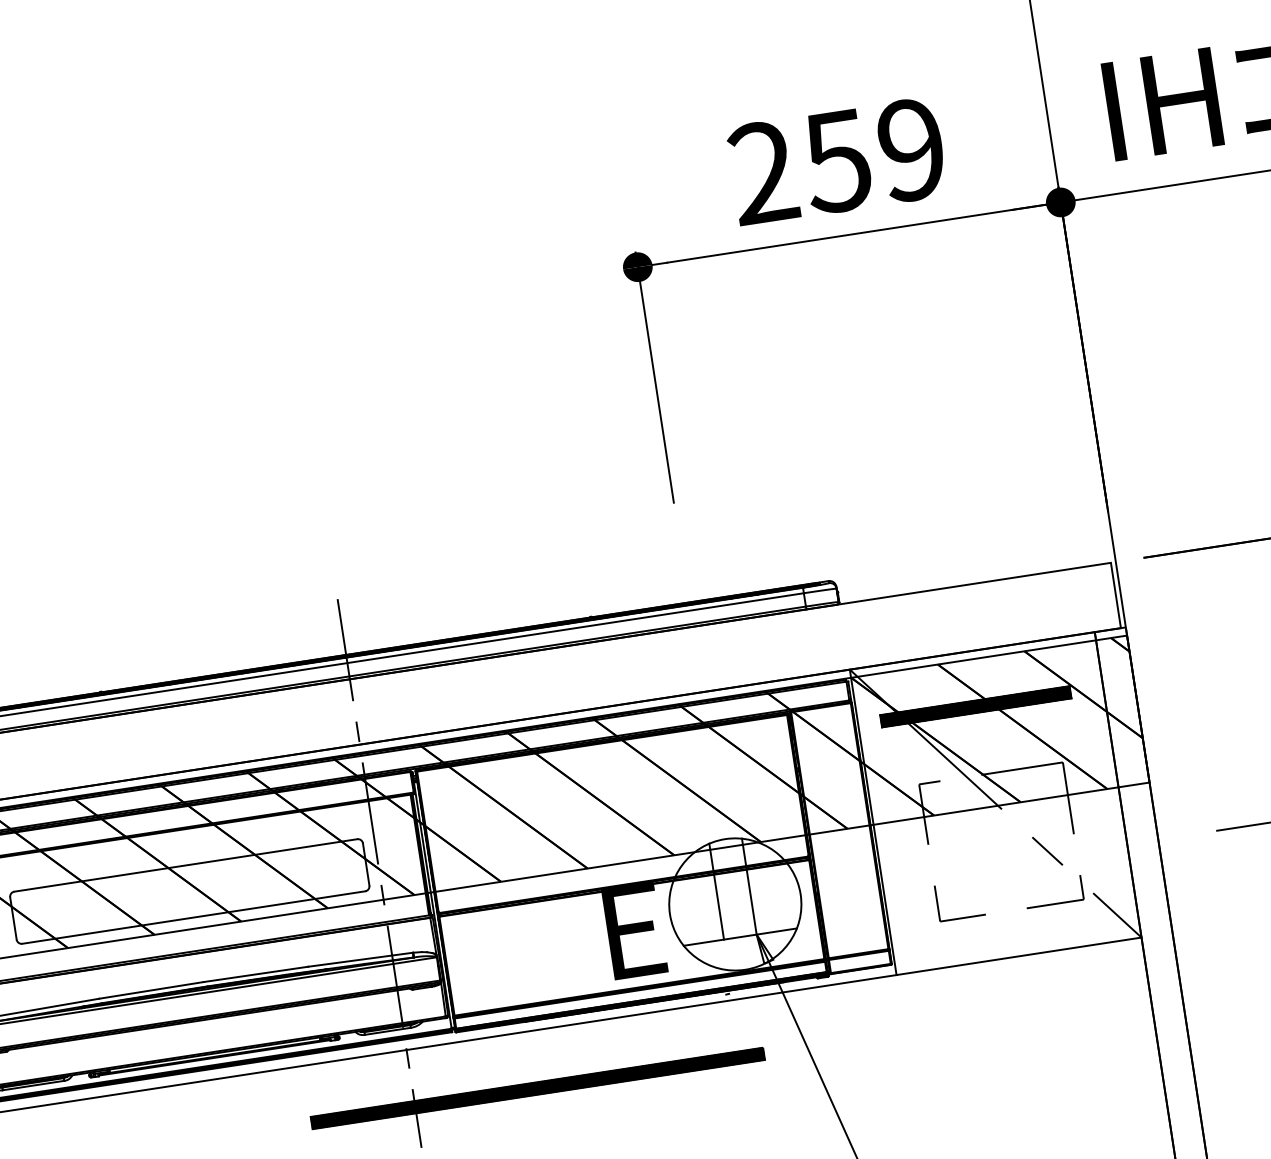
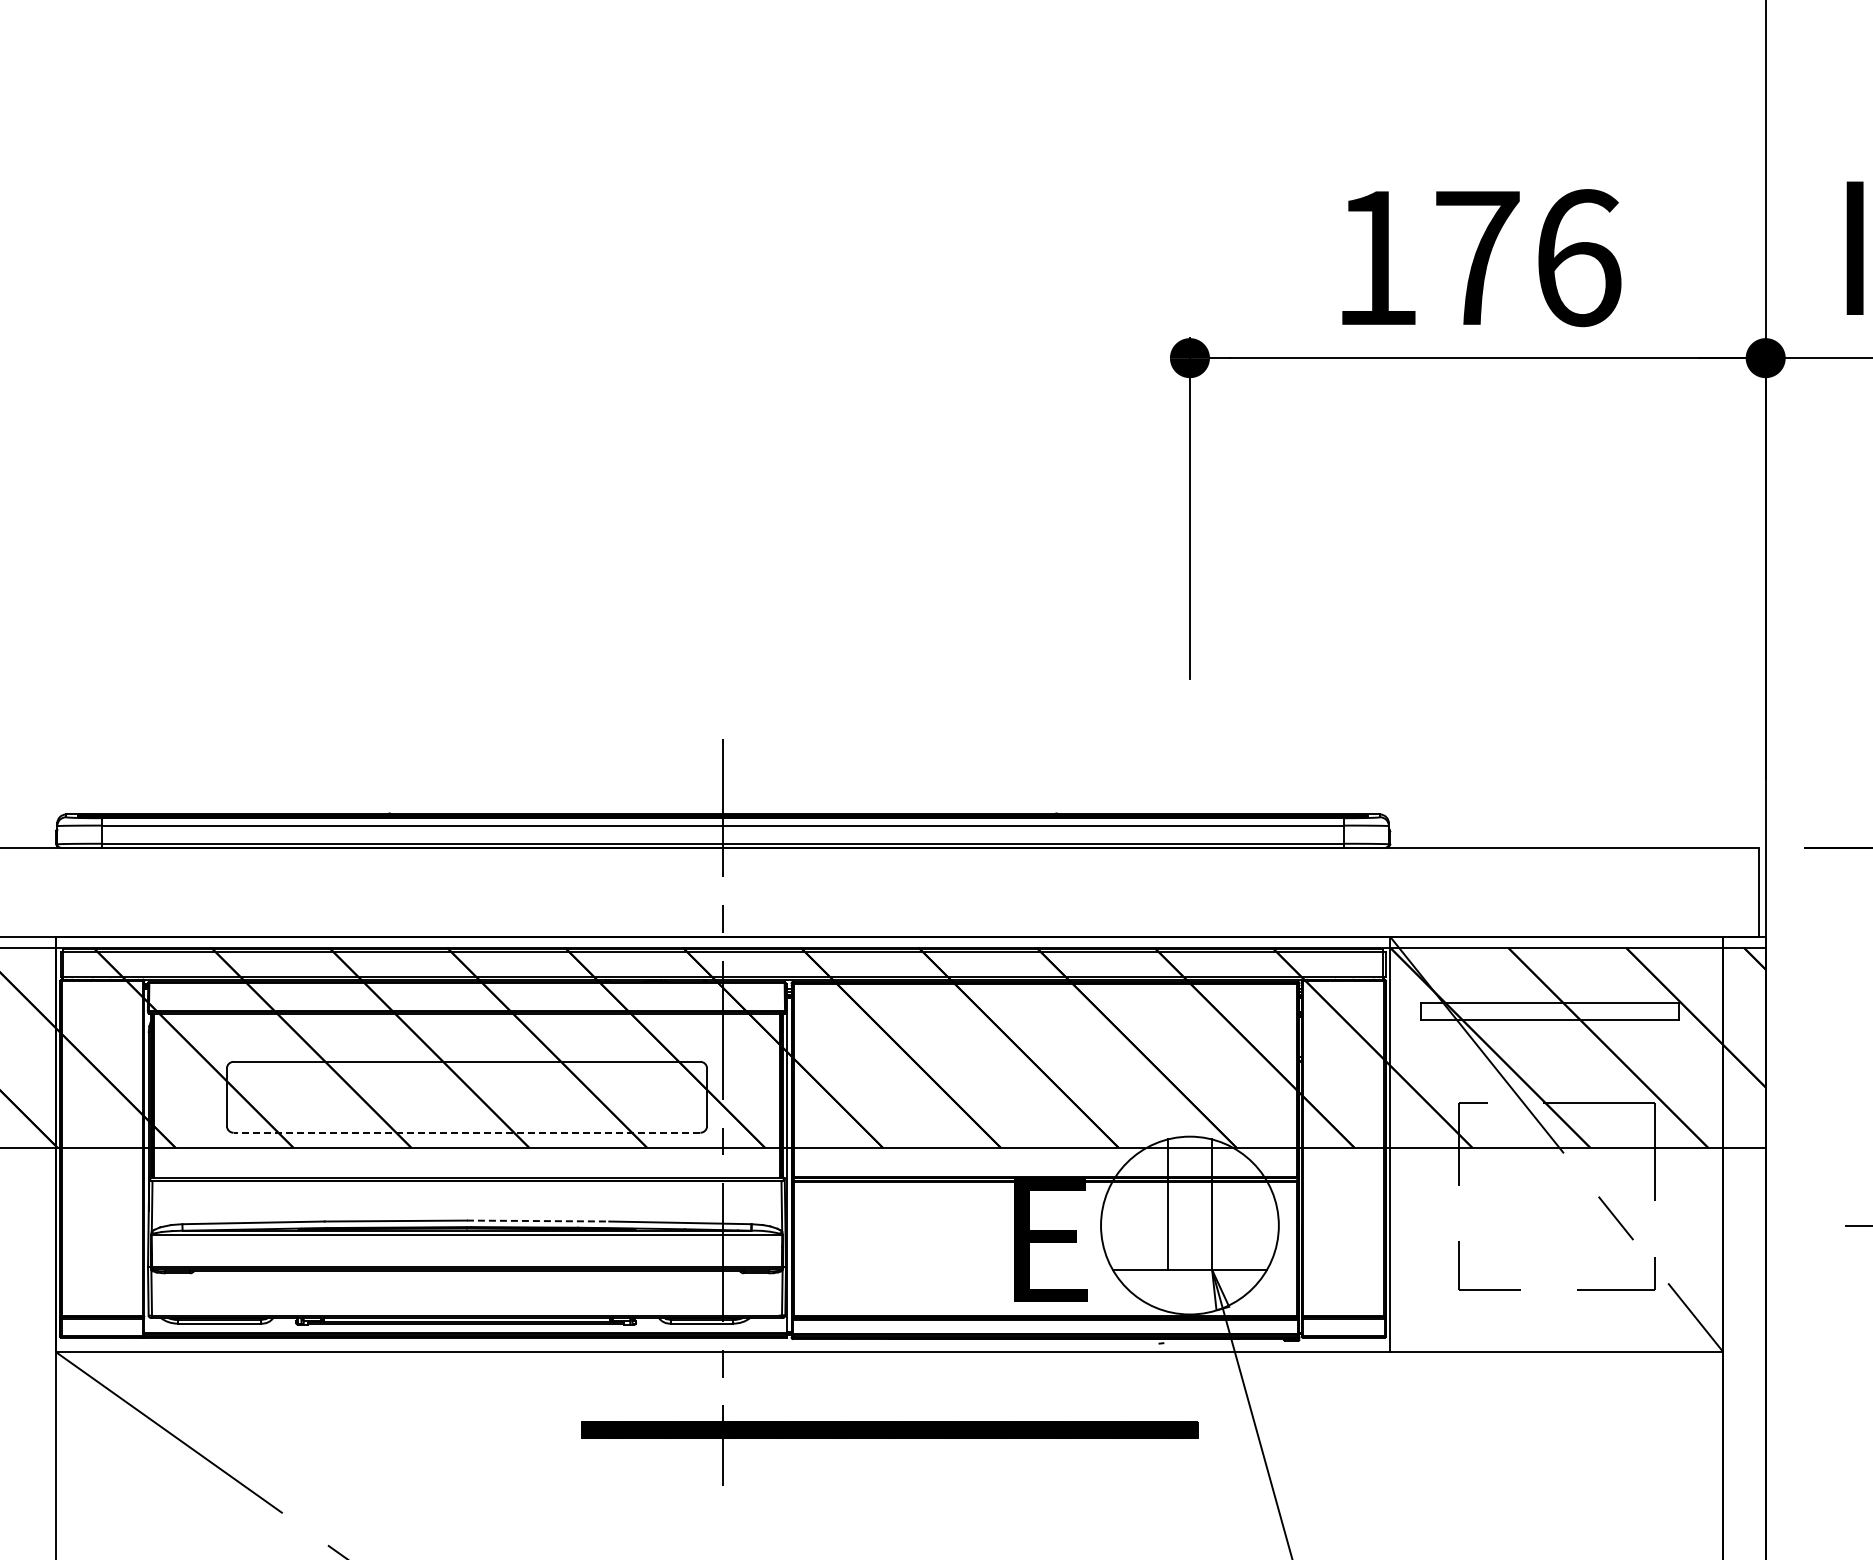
text: (837, 161) -> (1477, 258), 259 -> 176
hatch: (976, 706) -> (1550, 1011), removed
line: (193, 917) -> (466, 1132), solid -> dashed
line: (256, 974) -> (538, 1221), solid -> dashed

